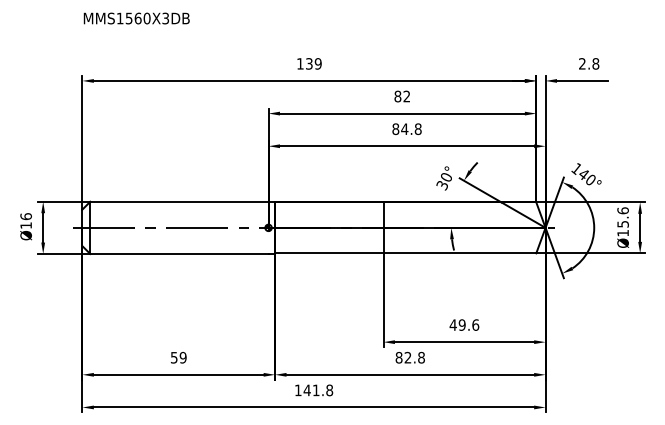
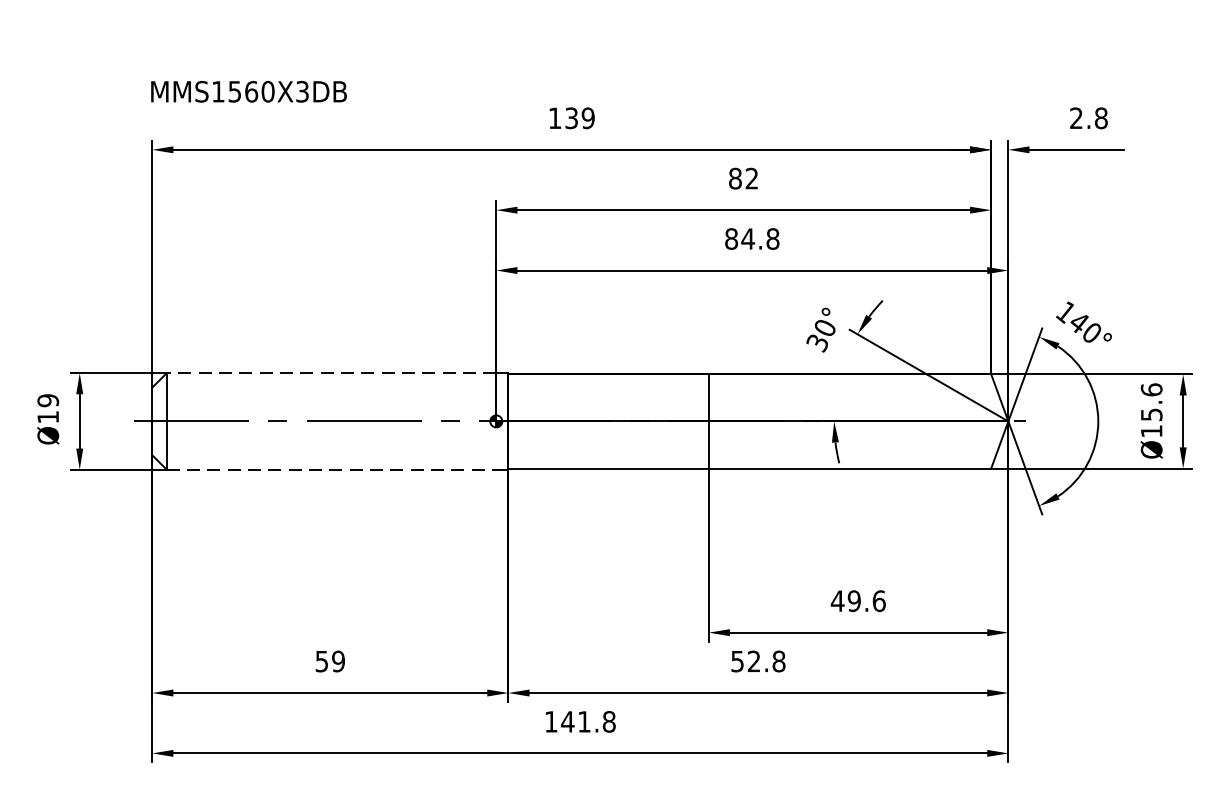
text: (136, 18) -> (248, 91), moved
line: (178, 201) -> (329, 372), solid -> dashed
text: (25, 216) -> (47, 400), Ø16 -> Ø19
line: (179, 254) -> (331, 470), solid -> dashed
text: (398, 357) -> (736, 661), 82.8 -> 52.8

